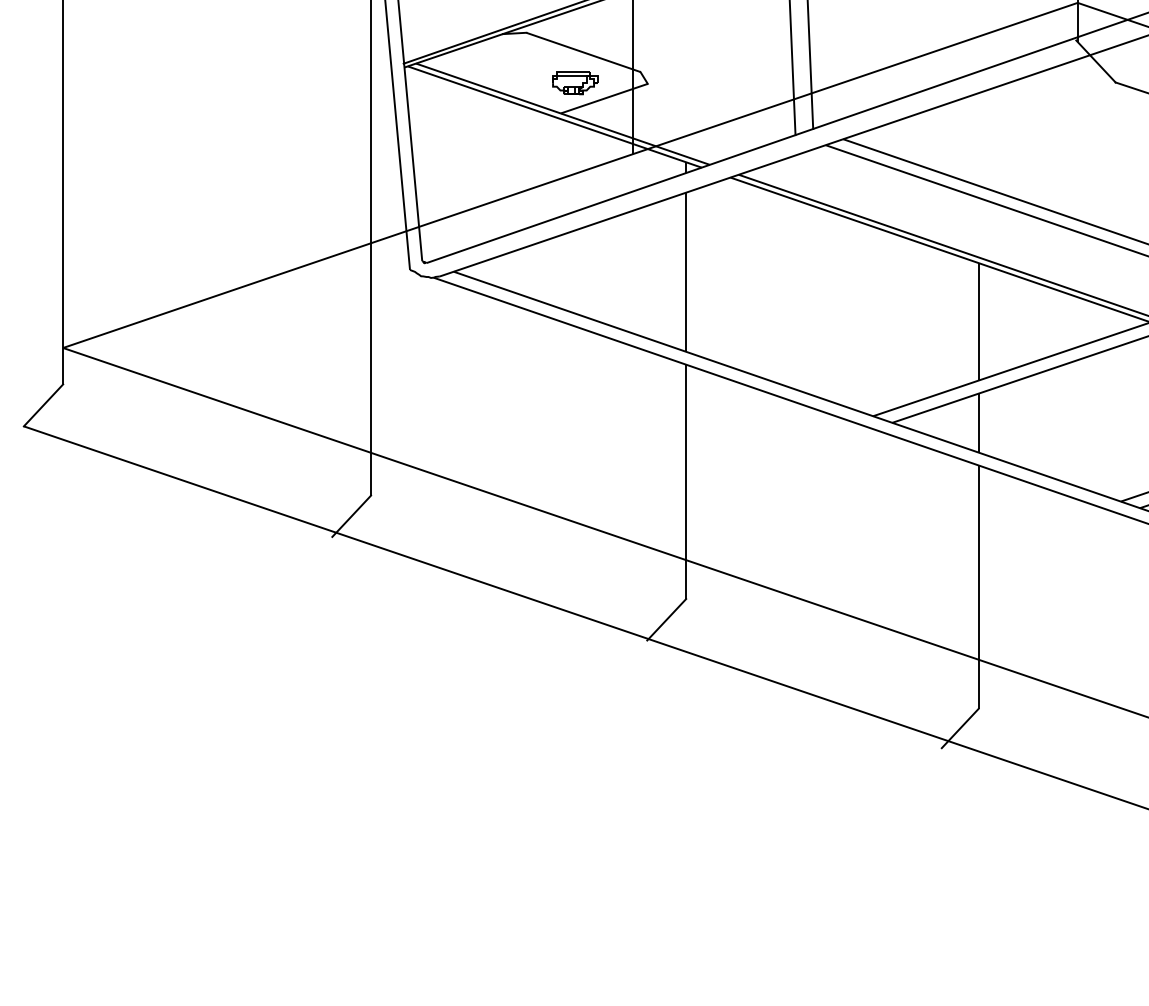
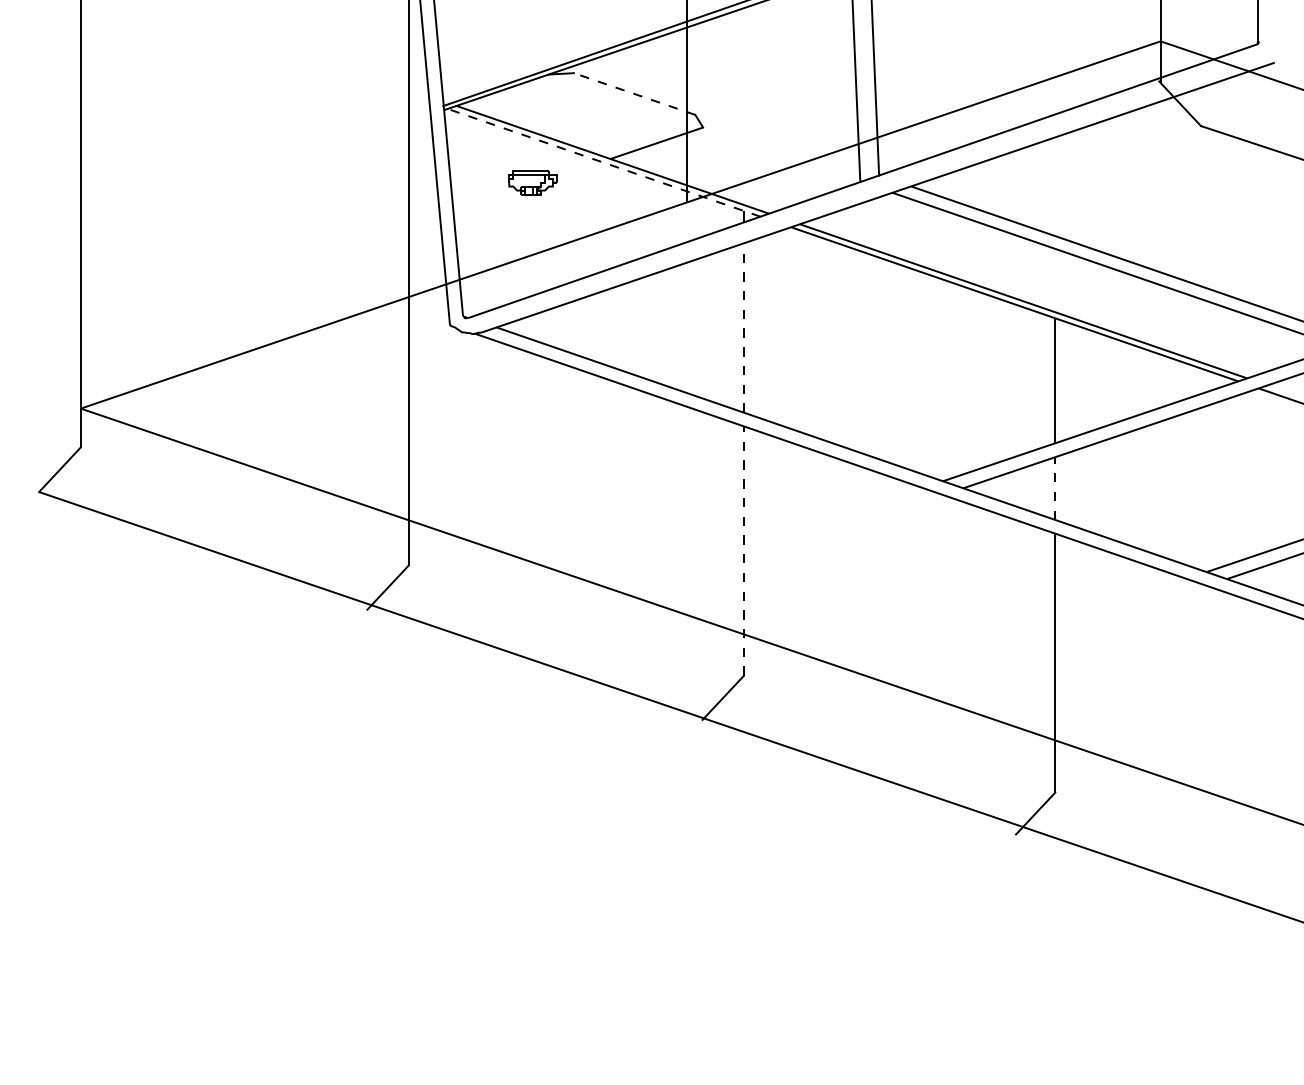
line: (583, 51) -> (634, 93), solid -> dashed
part: (574, 82) -> (532, 182), moved
line: (554, 116) -> (603, 162), solid -> dashed
line: (685, 272) -> (743, 328), solid -> dashed
line: (978, 423) -> (1055, 488), solid -> dashed
line: (685, 482) -> (743, 551), solid -> dashed

